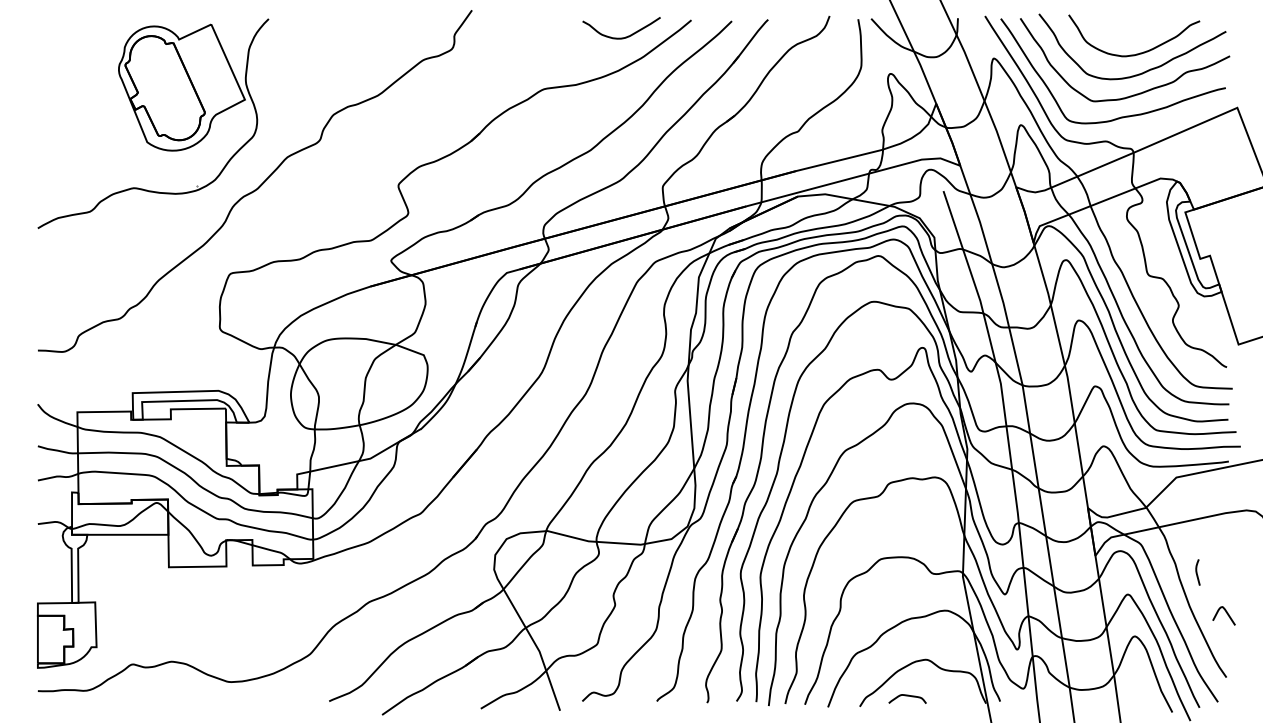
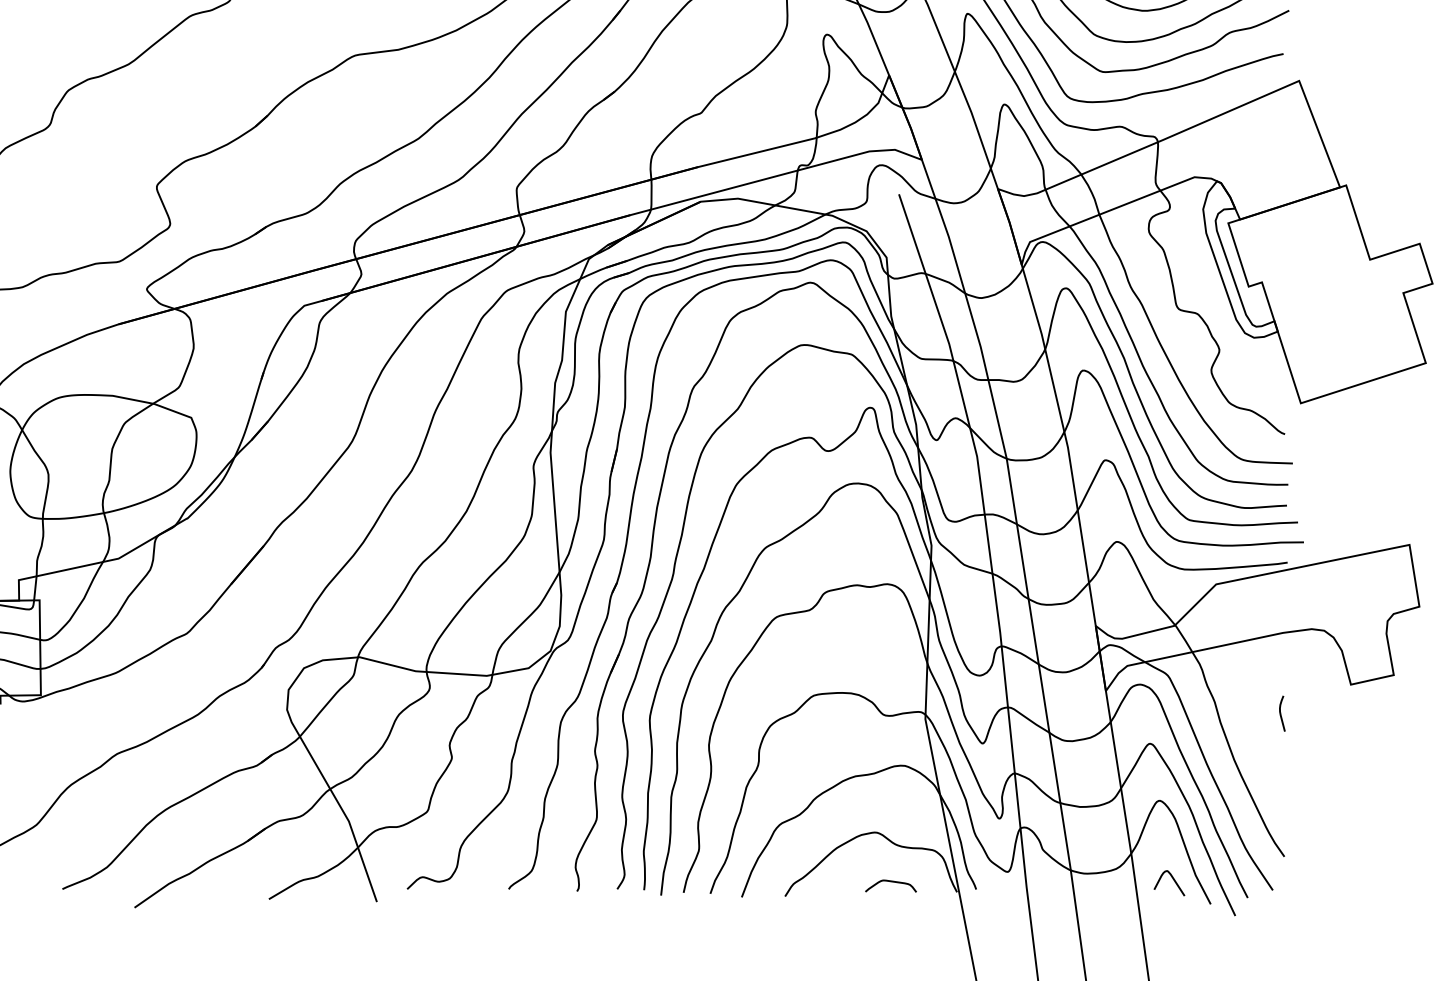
curve: (1197, 572) -> (1281, 713), moved
curve: (1225, 612) -> (1171, 878), moved
curve: (907, 696) -> (890, 882), moved

